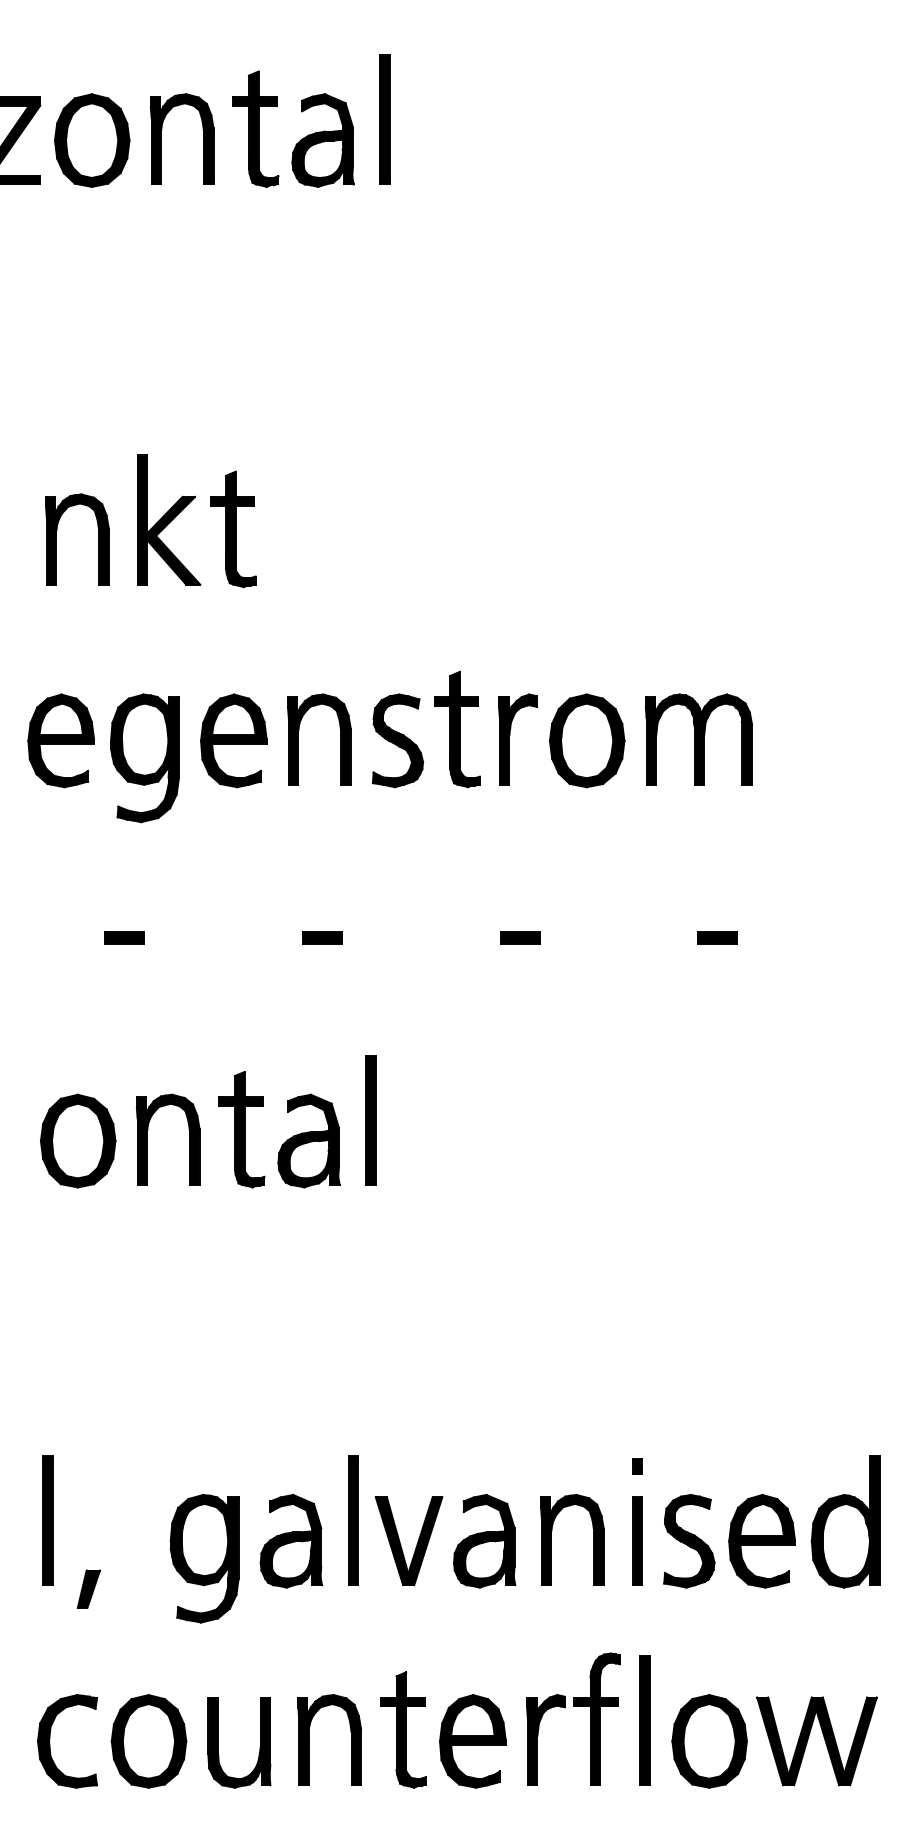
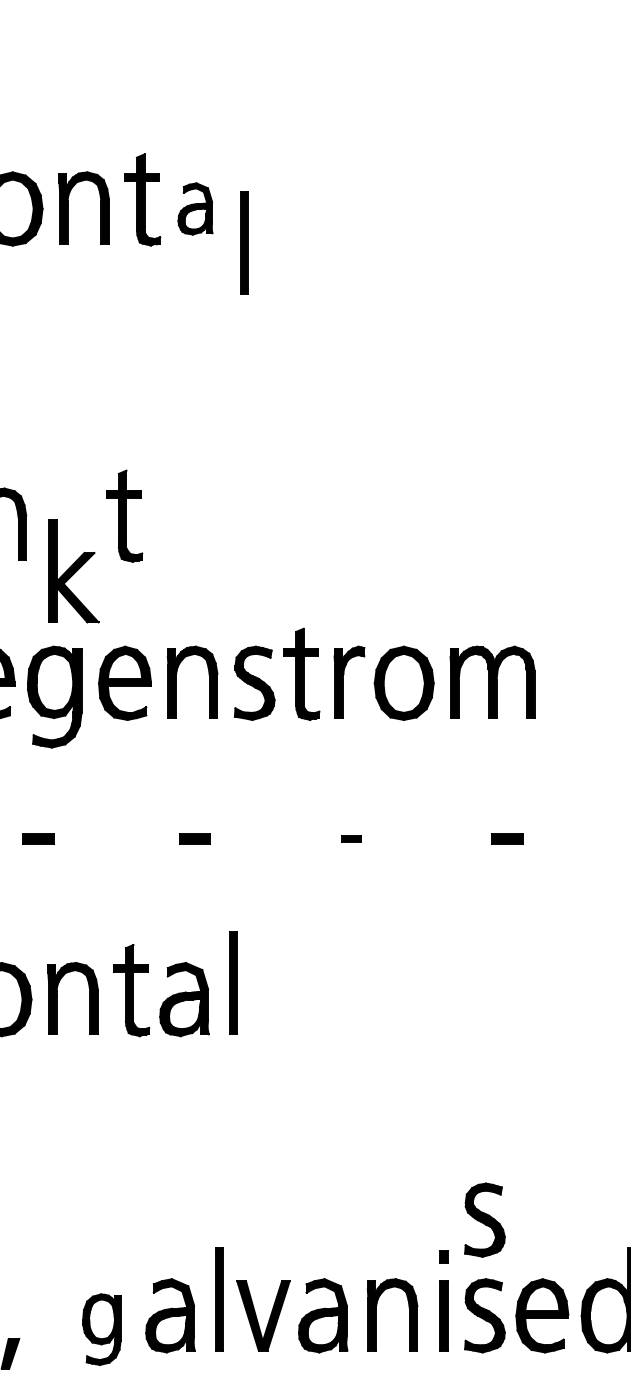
part: (384, 119) -> (244, 242), moved
part: (322, 140) -> (195, 208), size x0.7
part: (169, 519) -> (74, 570), moved
part: (520, 937) -> (351, 838), size x0.6
part: (689, 1420) -> (485, 1220), added
part: (204, 1558) -> (101, 1329), size x0.7

